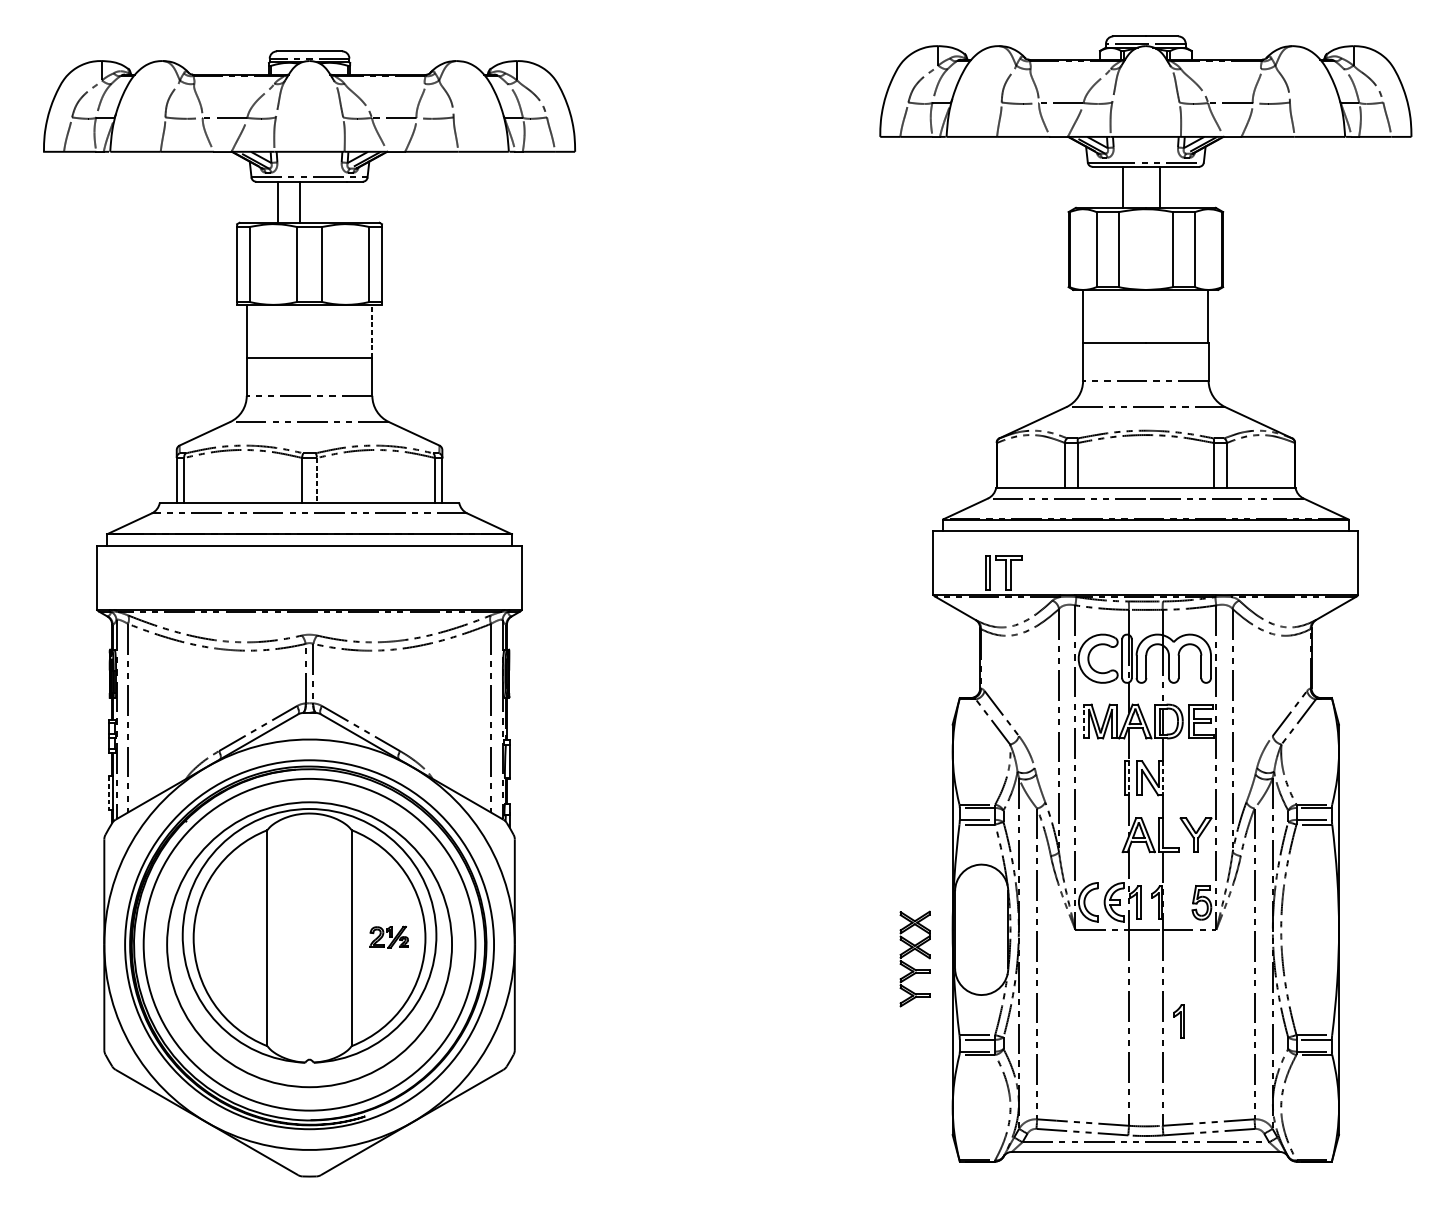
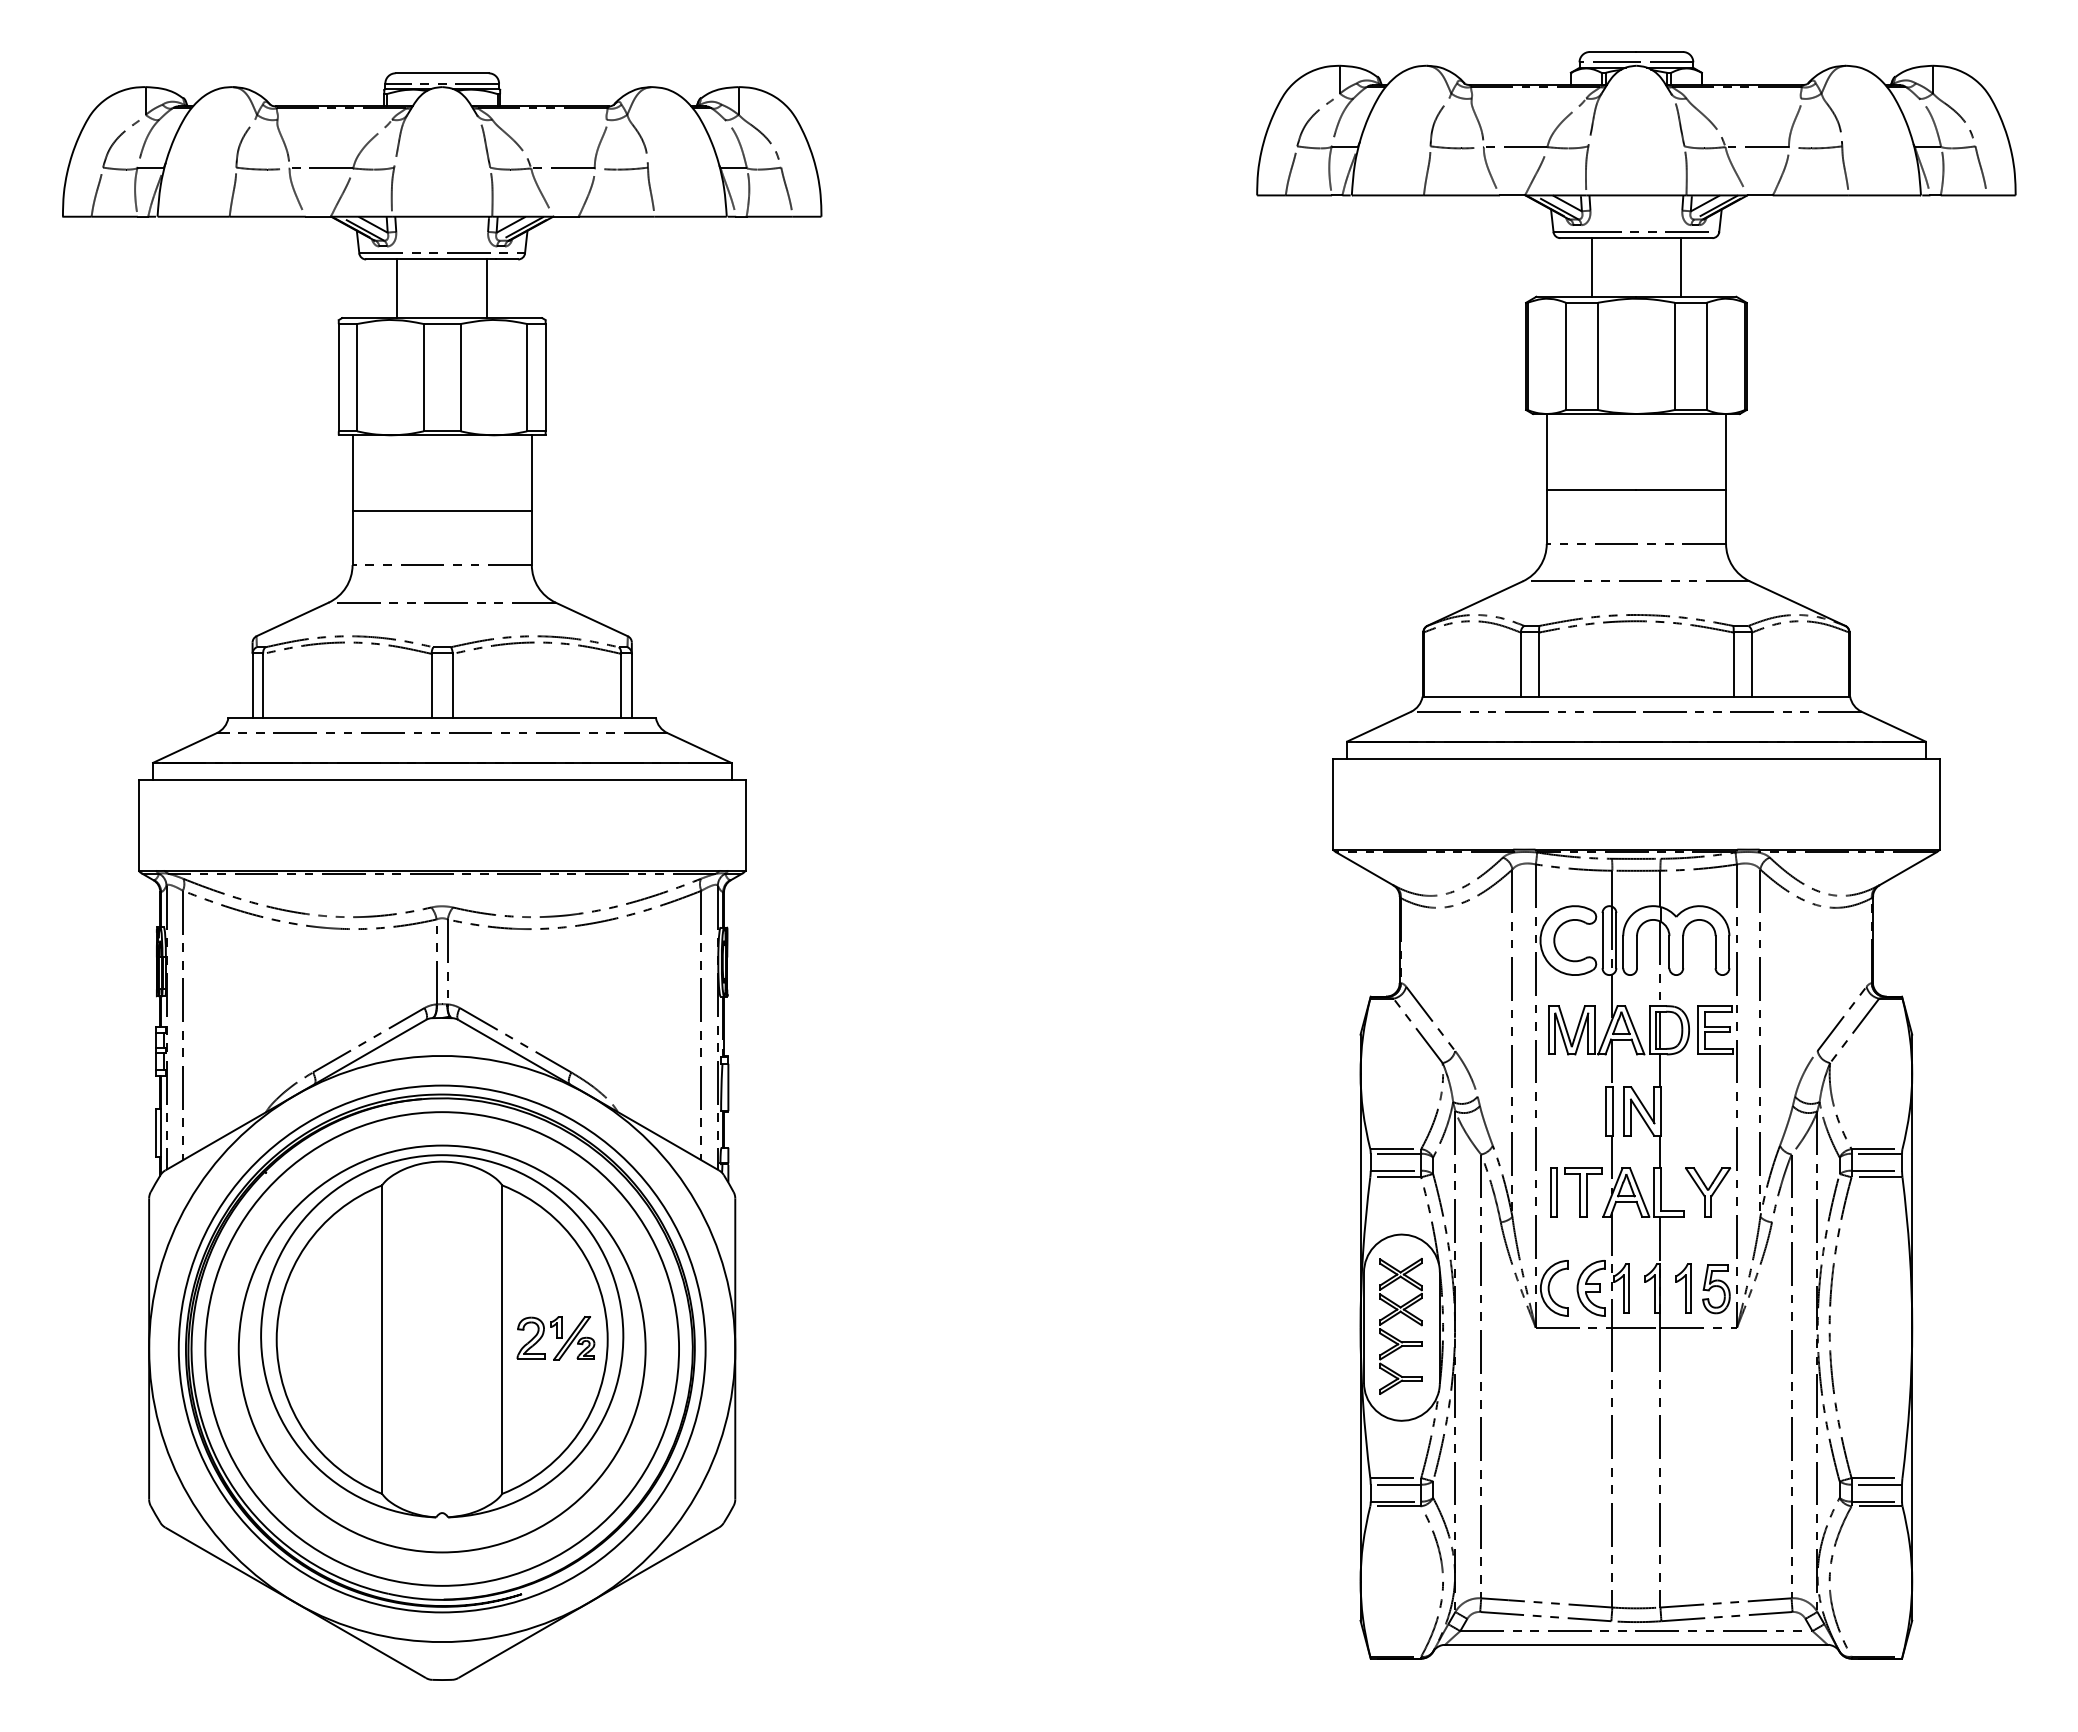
line: (1122, 187) -> (1681, 267), moved
line: (1159, 187) -> (1591, 267), moved
line: (300, 202) -> (487, 288), moved
line: (372, 331) -> (531, 473), dashed -> solid
line: (316, 480) -> (452, 686), dashed -> solid
part: (1003, 572) -> (1576, 1192), moved
line: (1084, 720) -> (1548, 1029), dashed -> solid
line: (1129, 778) -> (1613, 1111), dashed -> solid
line: (1163, 778) -> (1661, 1111), dashed -> solid
line: (109, 793) -> (156, 1133), dashed -> solid
part: (388, 937) -> (555, 1338), size x1.43
part: (911, 952) -> (1395, 1316), moved
part: (1178, 1021) -> (1683, 1288), moved

